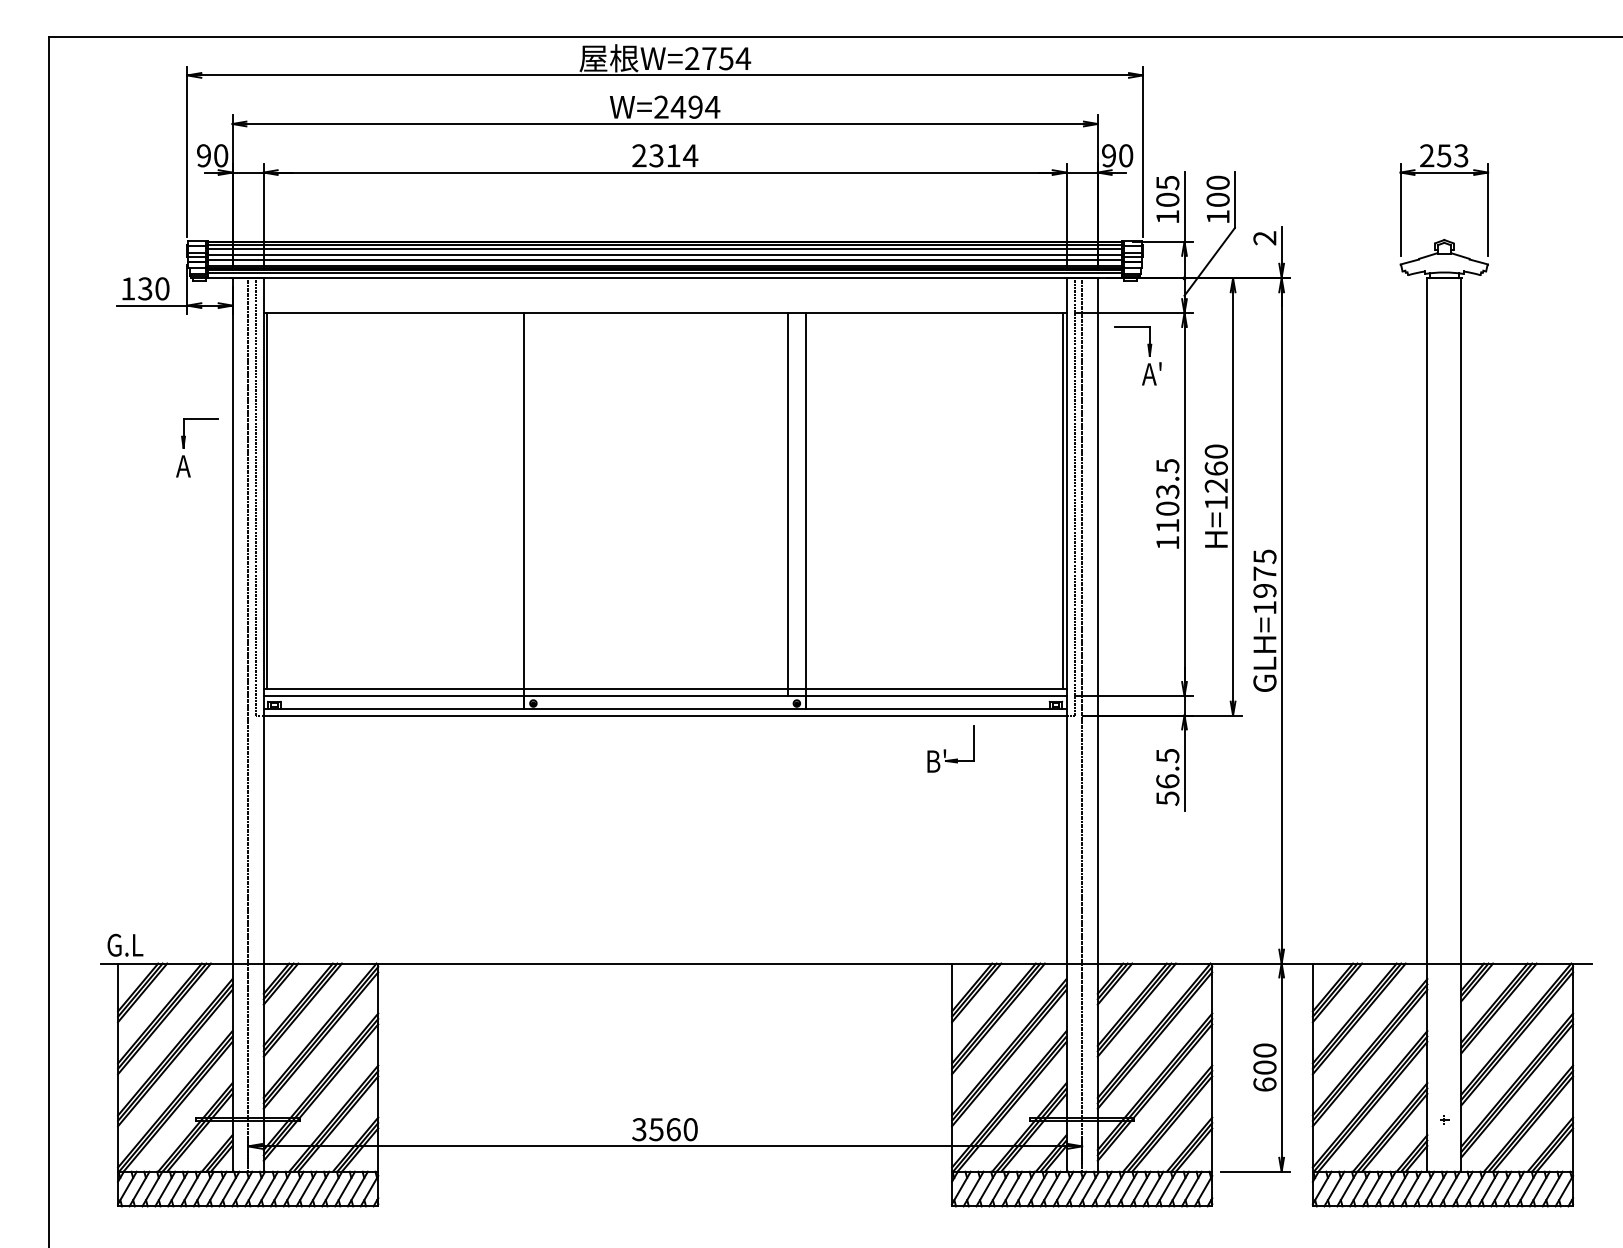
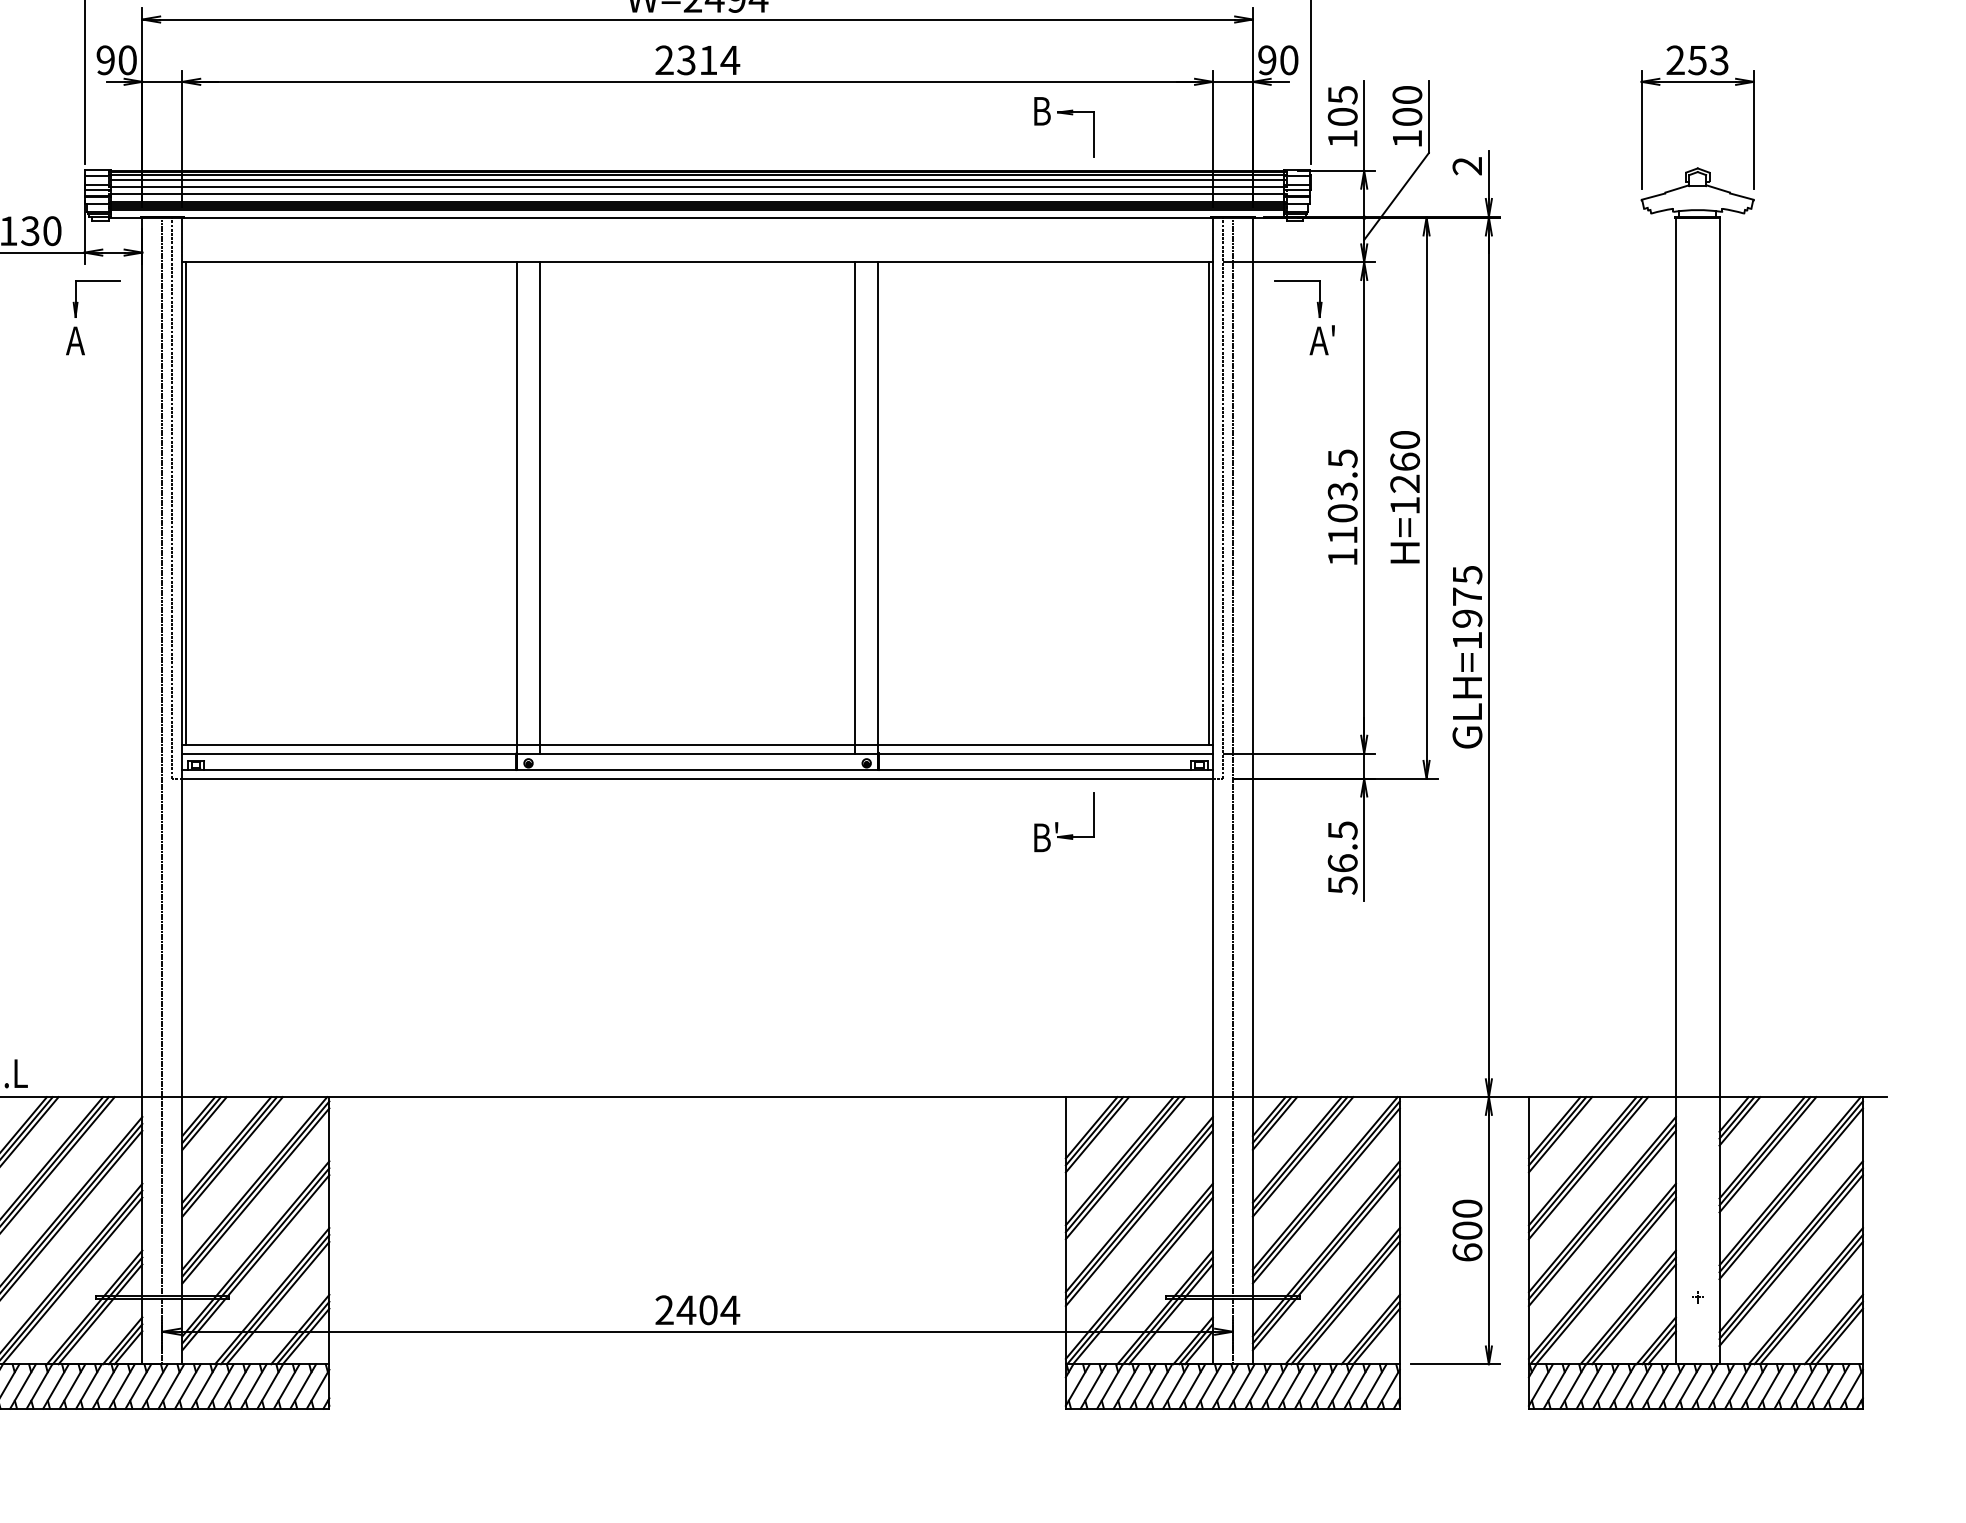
part: (951, 198) -> (1065, 115), added
part: (185, 442) -> (78, 310), moved
line: (542, 504) -> (540, 507), added
text: (665, 1129) -> (698, 1310), 3560 -> 2404

